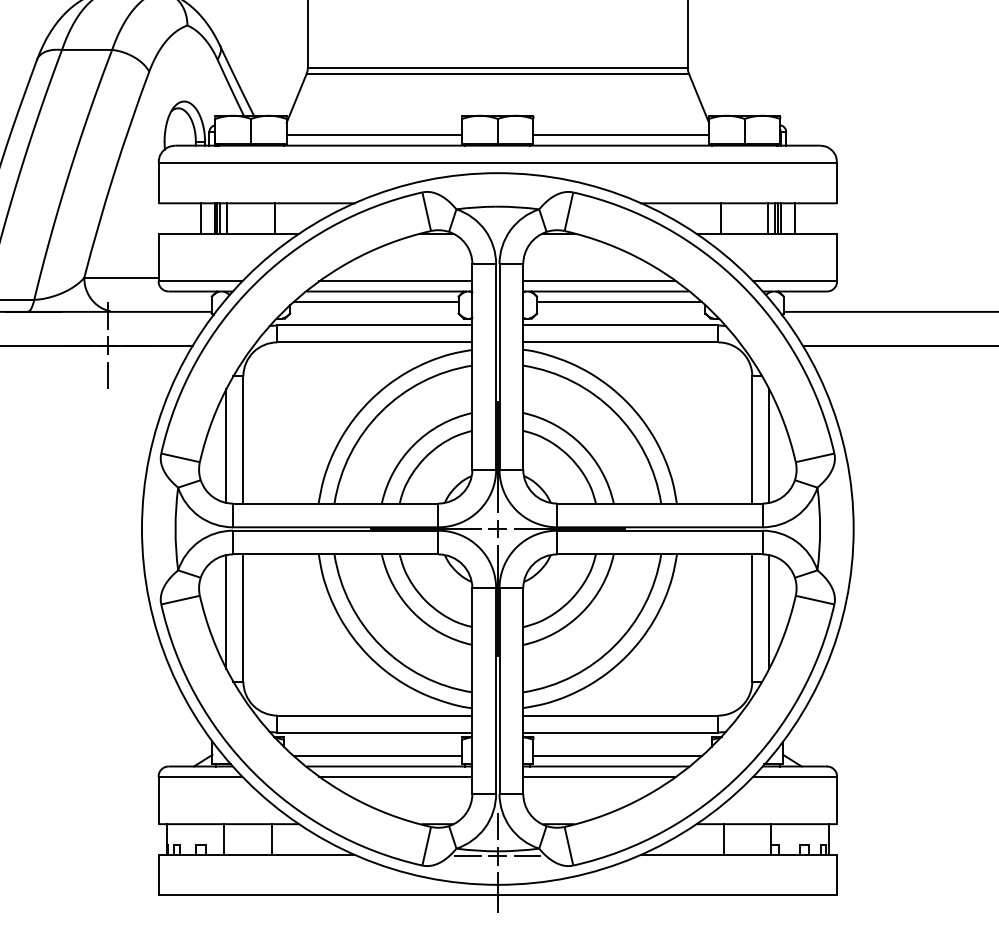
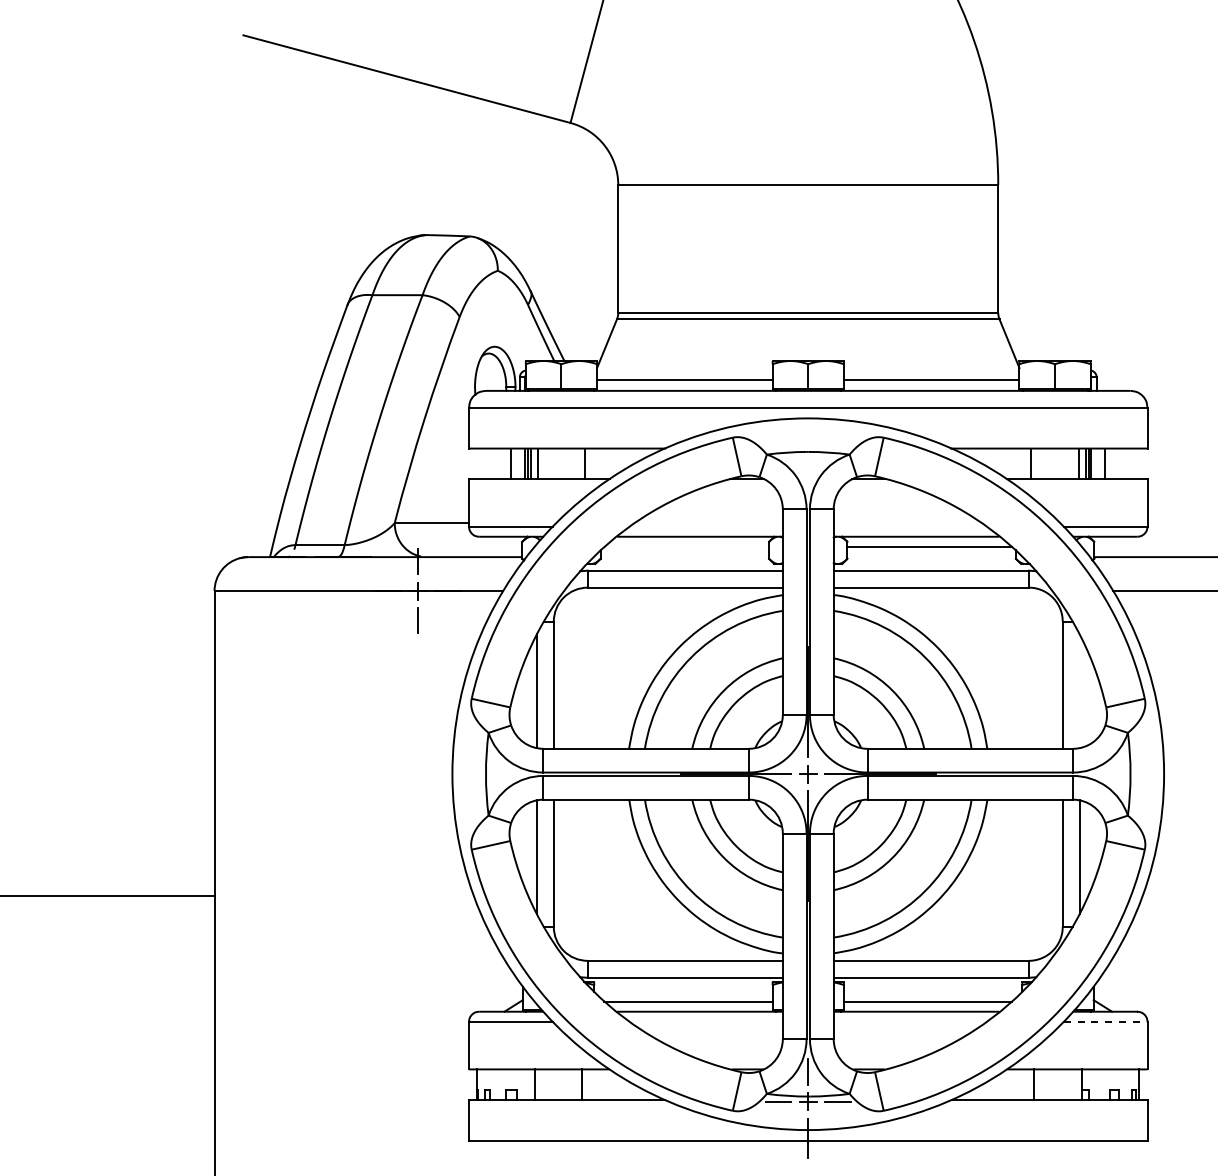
line: (395, 281) -> (705, 526), removed
line: (599, 281) -> (909, 526), removed
line: (376, 301) -> (686, 546), removed
line: (769, 446) -> (1079, 691), removed
line: (395, 776) -> (705, 1021), removed
line: (599, 776) -> (909, 1021), removed
line: (795, 776) -> (1105, 1021), solid -> dashed

